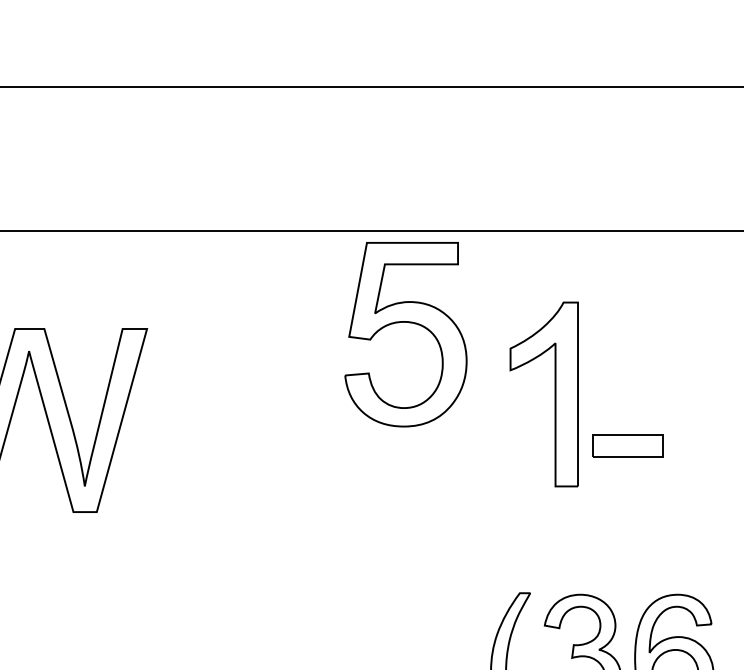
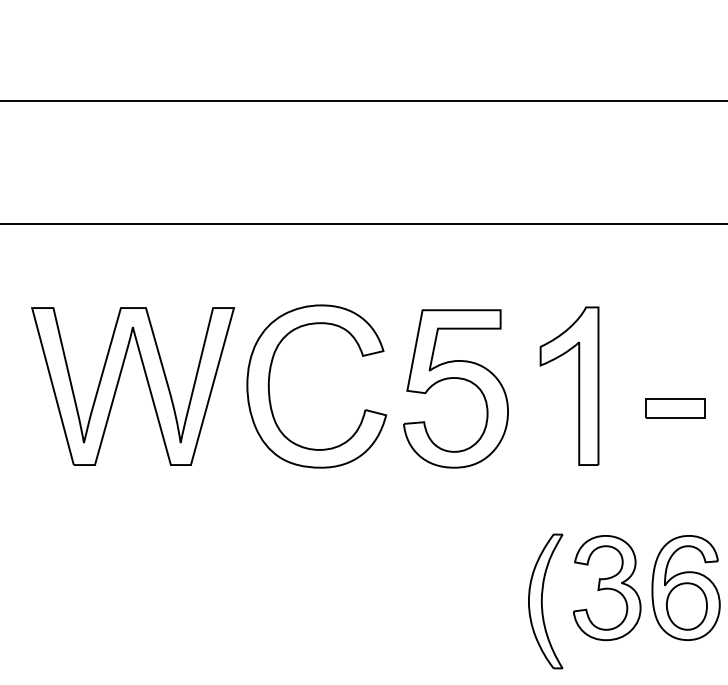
part: (408, 323) -> (458, 379), moved
part: (554, 393) -> (578, 385), moved
part: (189, 429) -> (270, 394), added
part: (628, 446) -> (675, 408), moved

